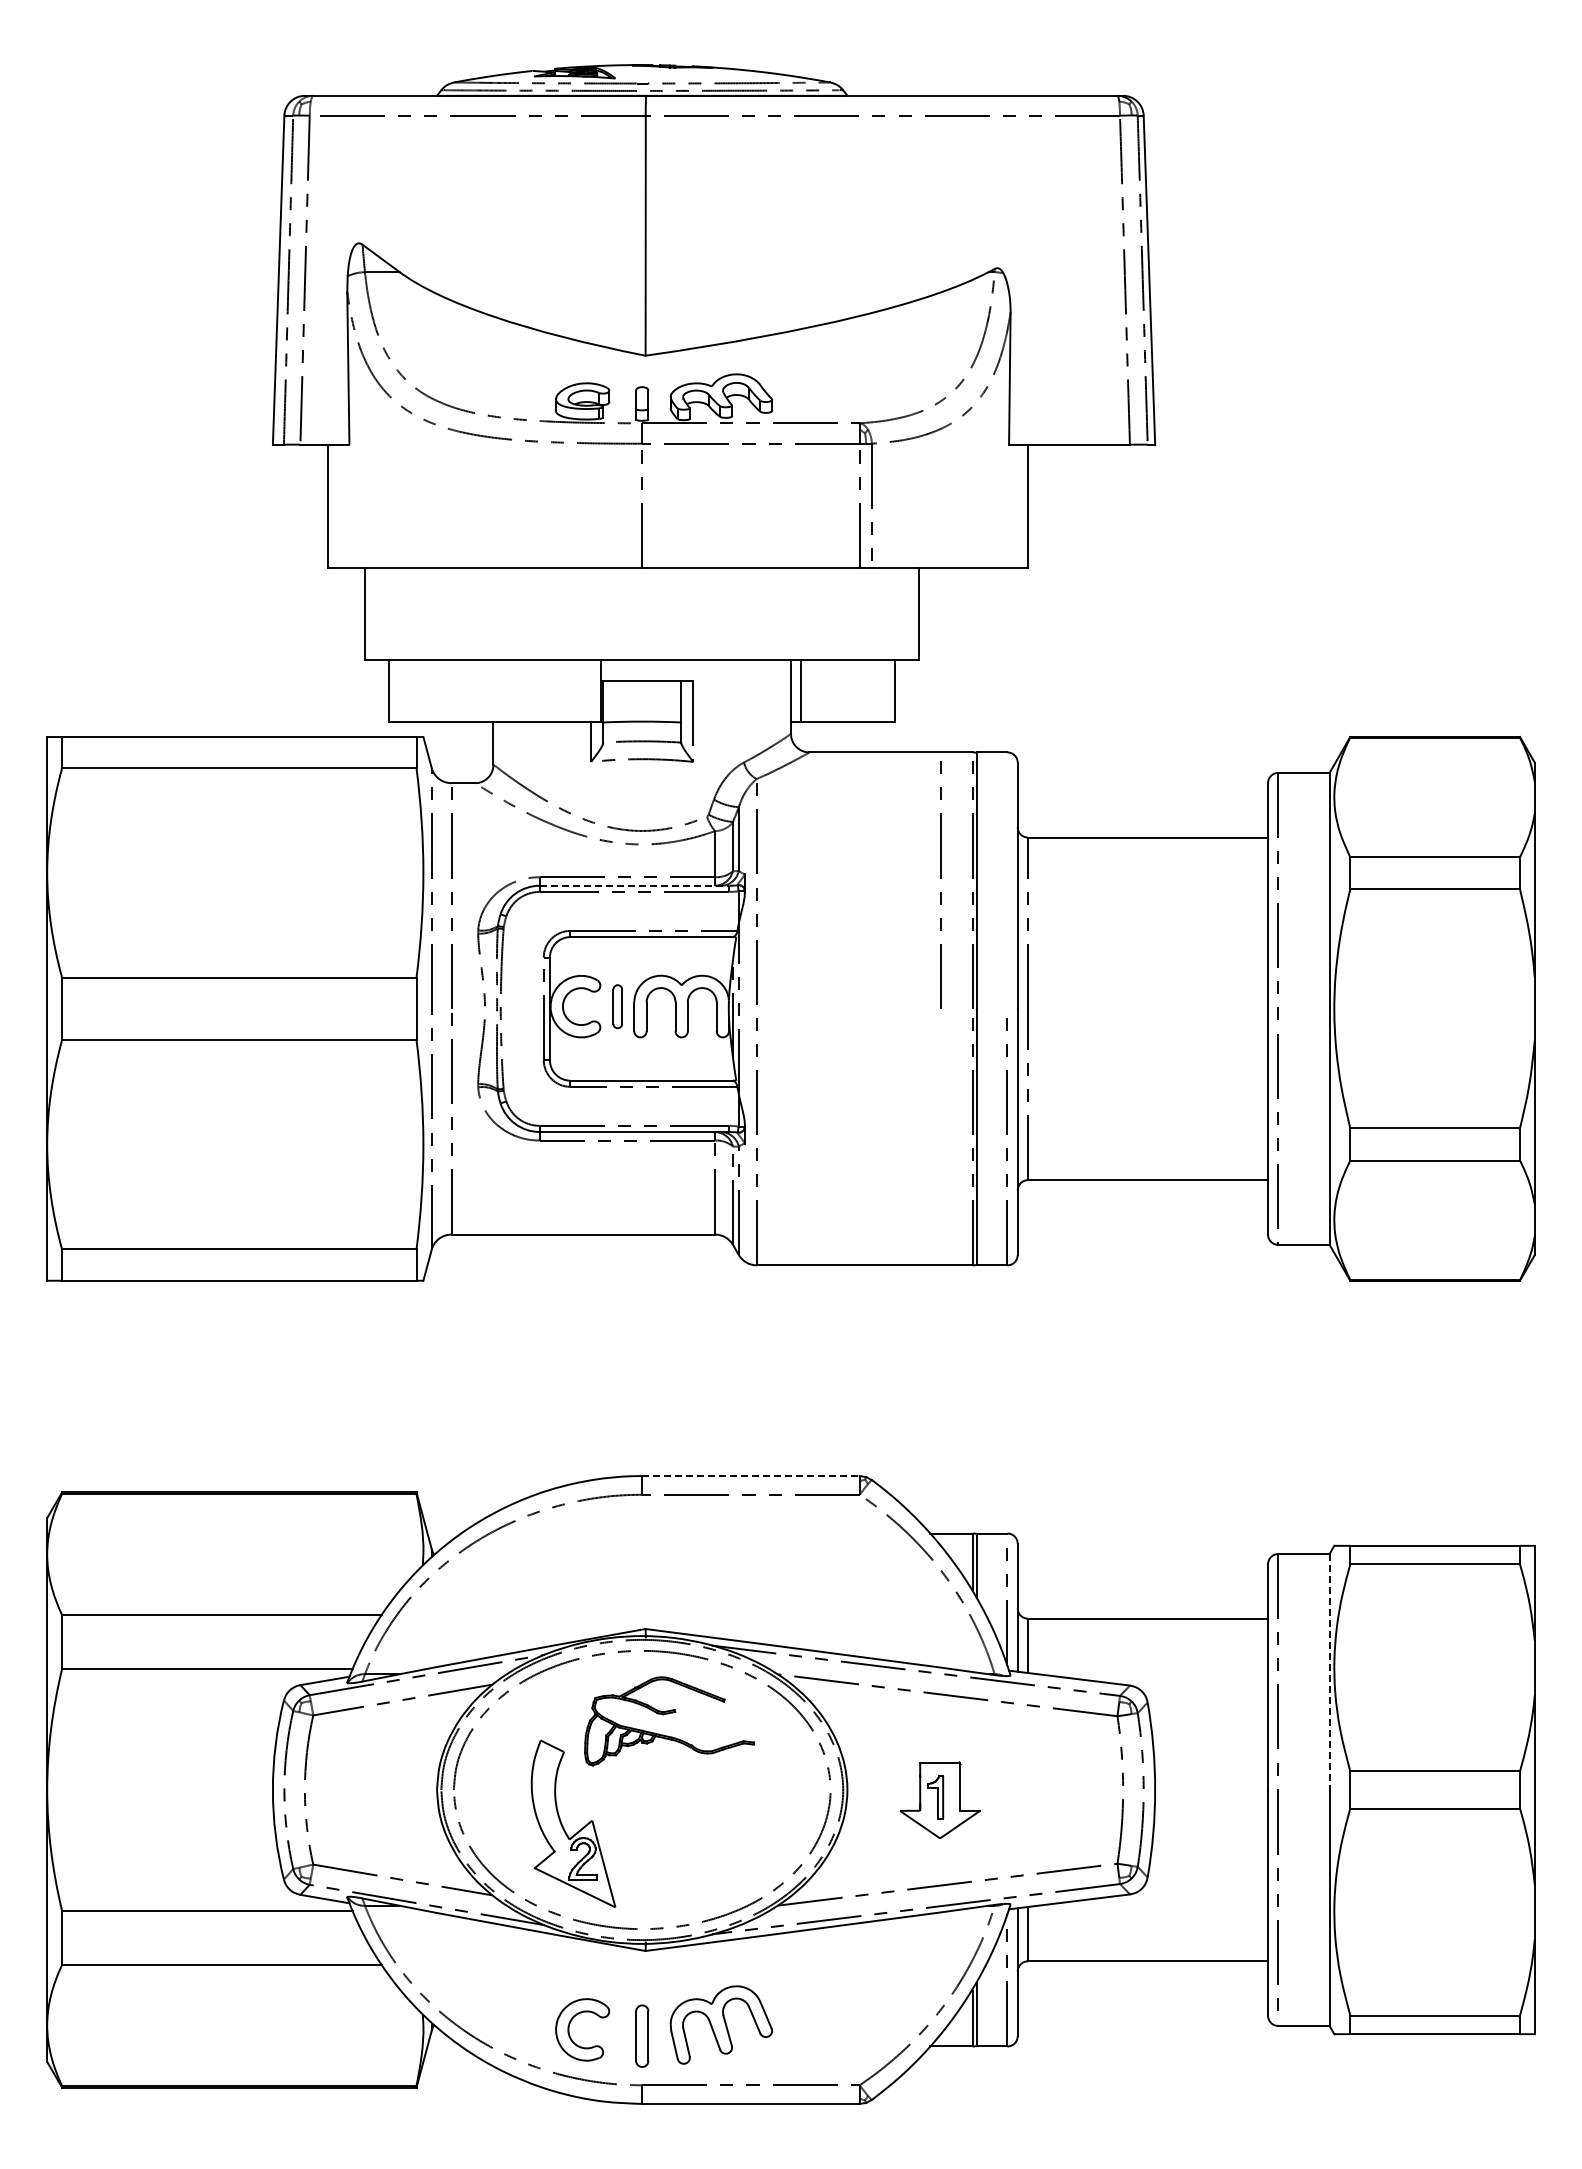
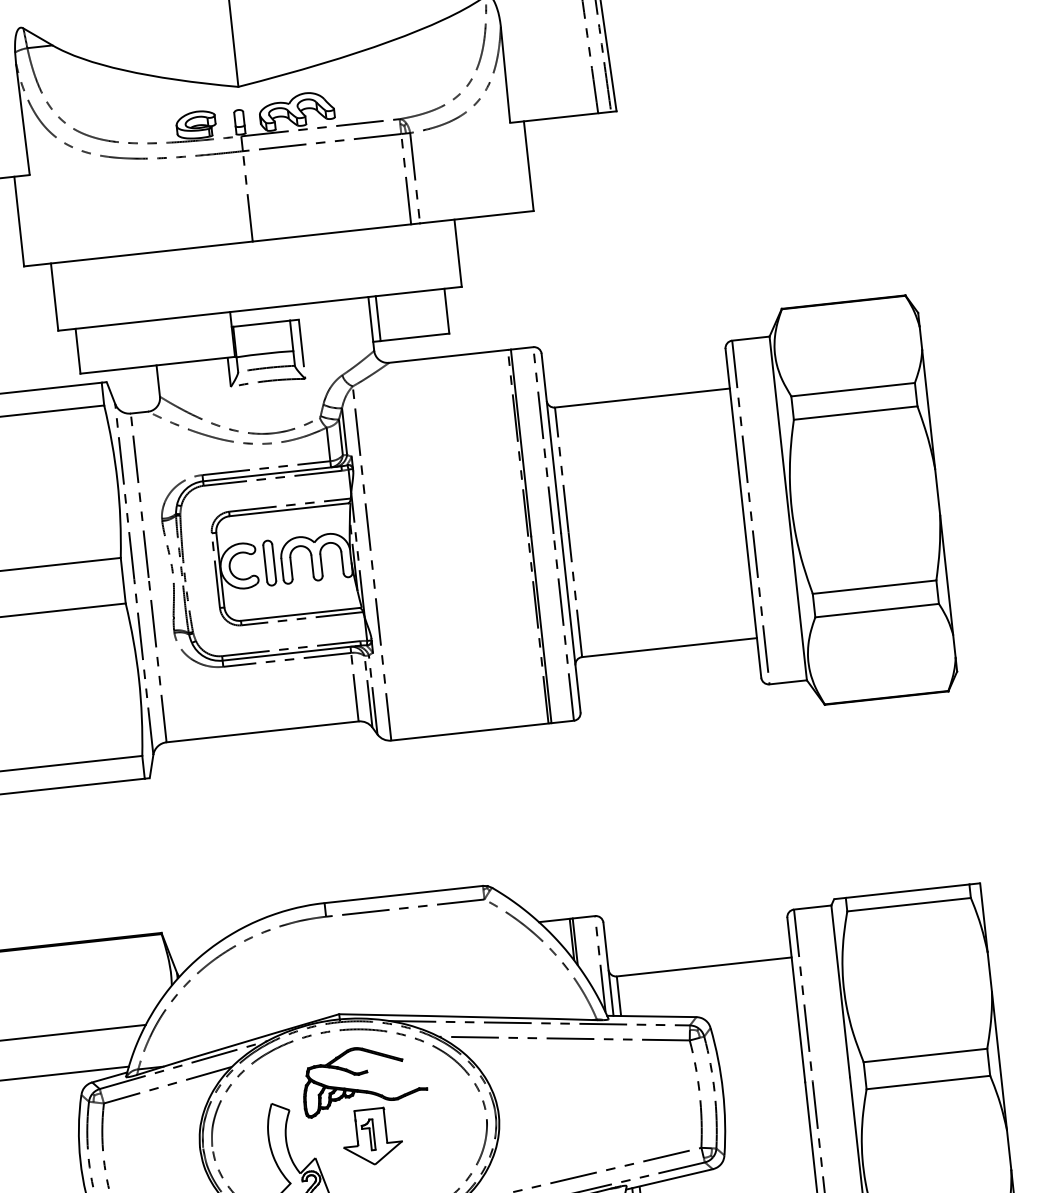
line: (940, 878) -> (542, 439), moved
line: (634, 885) -> (272, 473), dashed -> solid
part: (617, 1006) -> (269, 563), size x1.43
line: (750, 1476) -> (403, 894), dashed -> solid
line: (1329, 1672) -> (840, 991), dashed -> solid
part: (939, 1799) -> (371, 1136), moved

